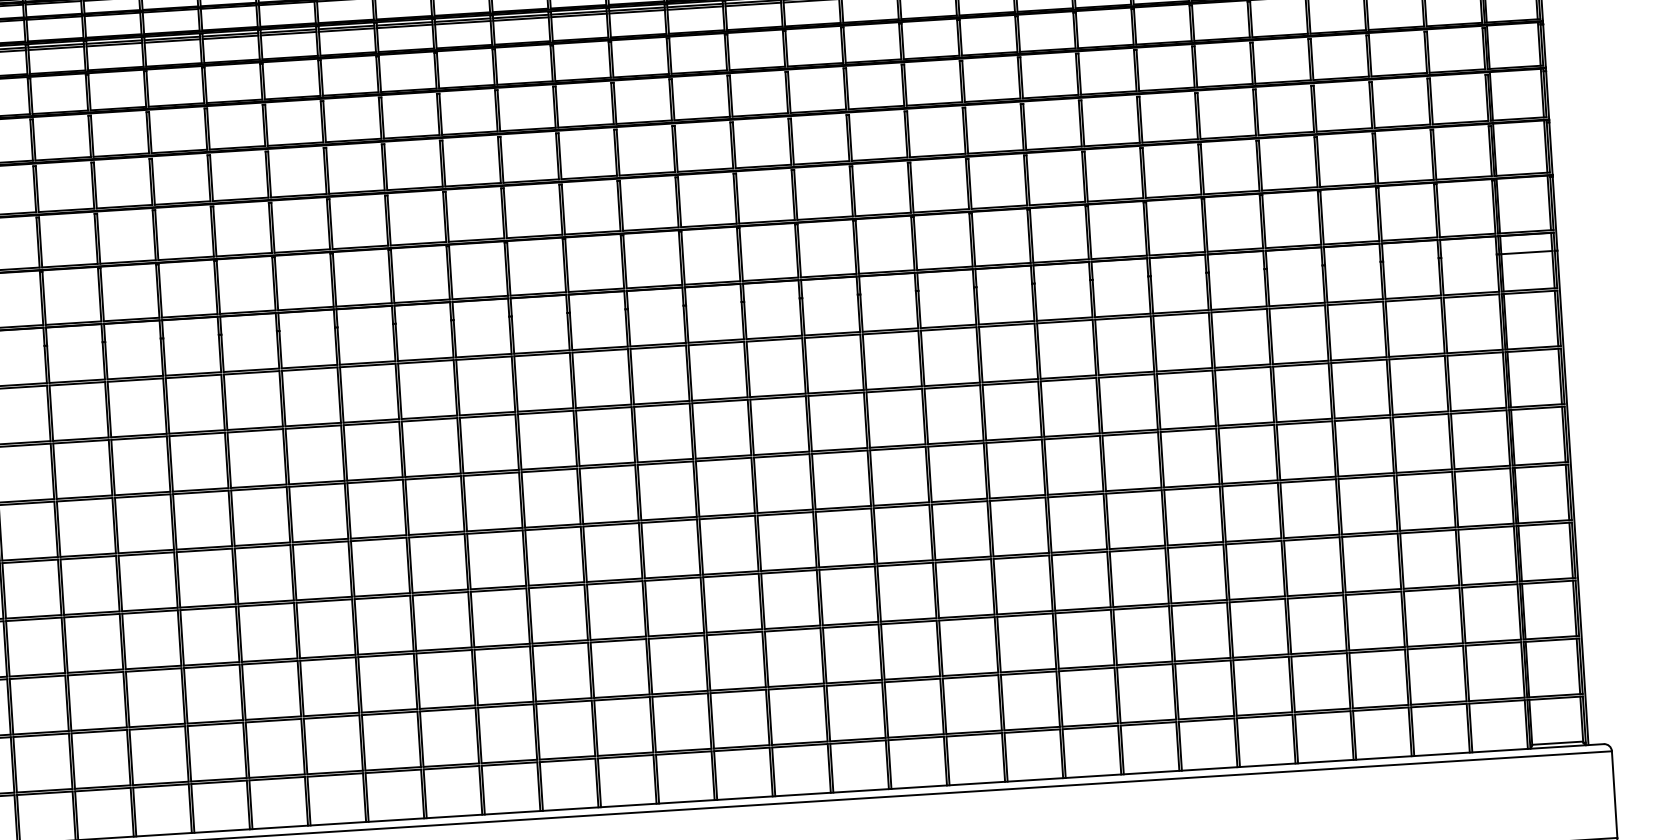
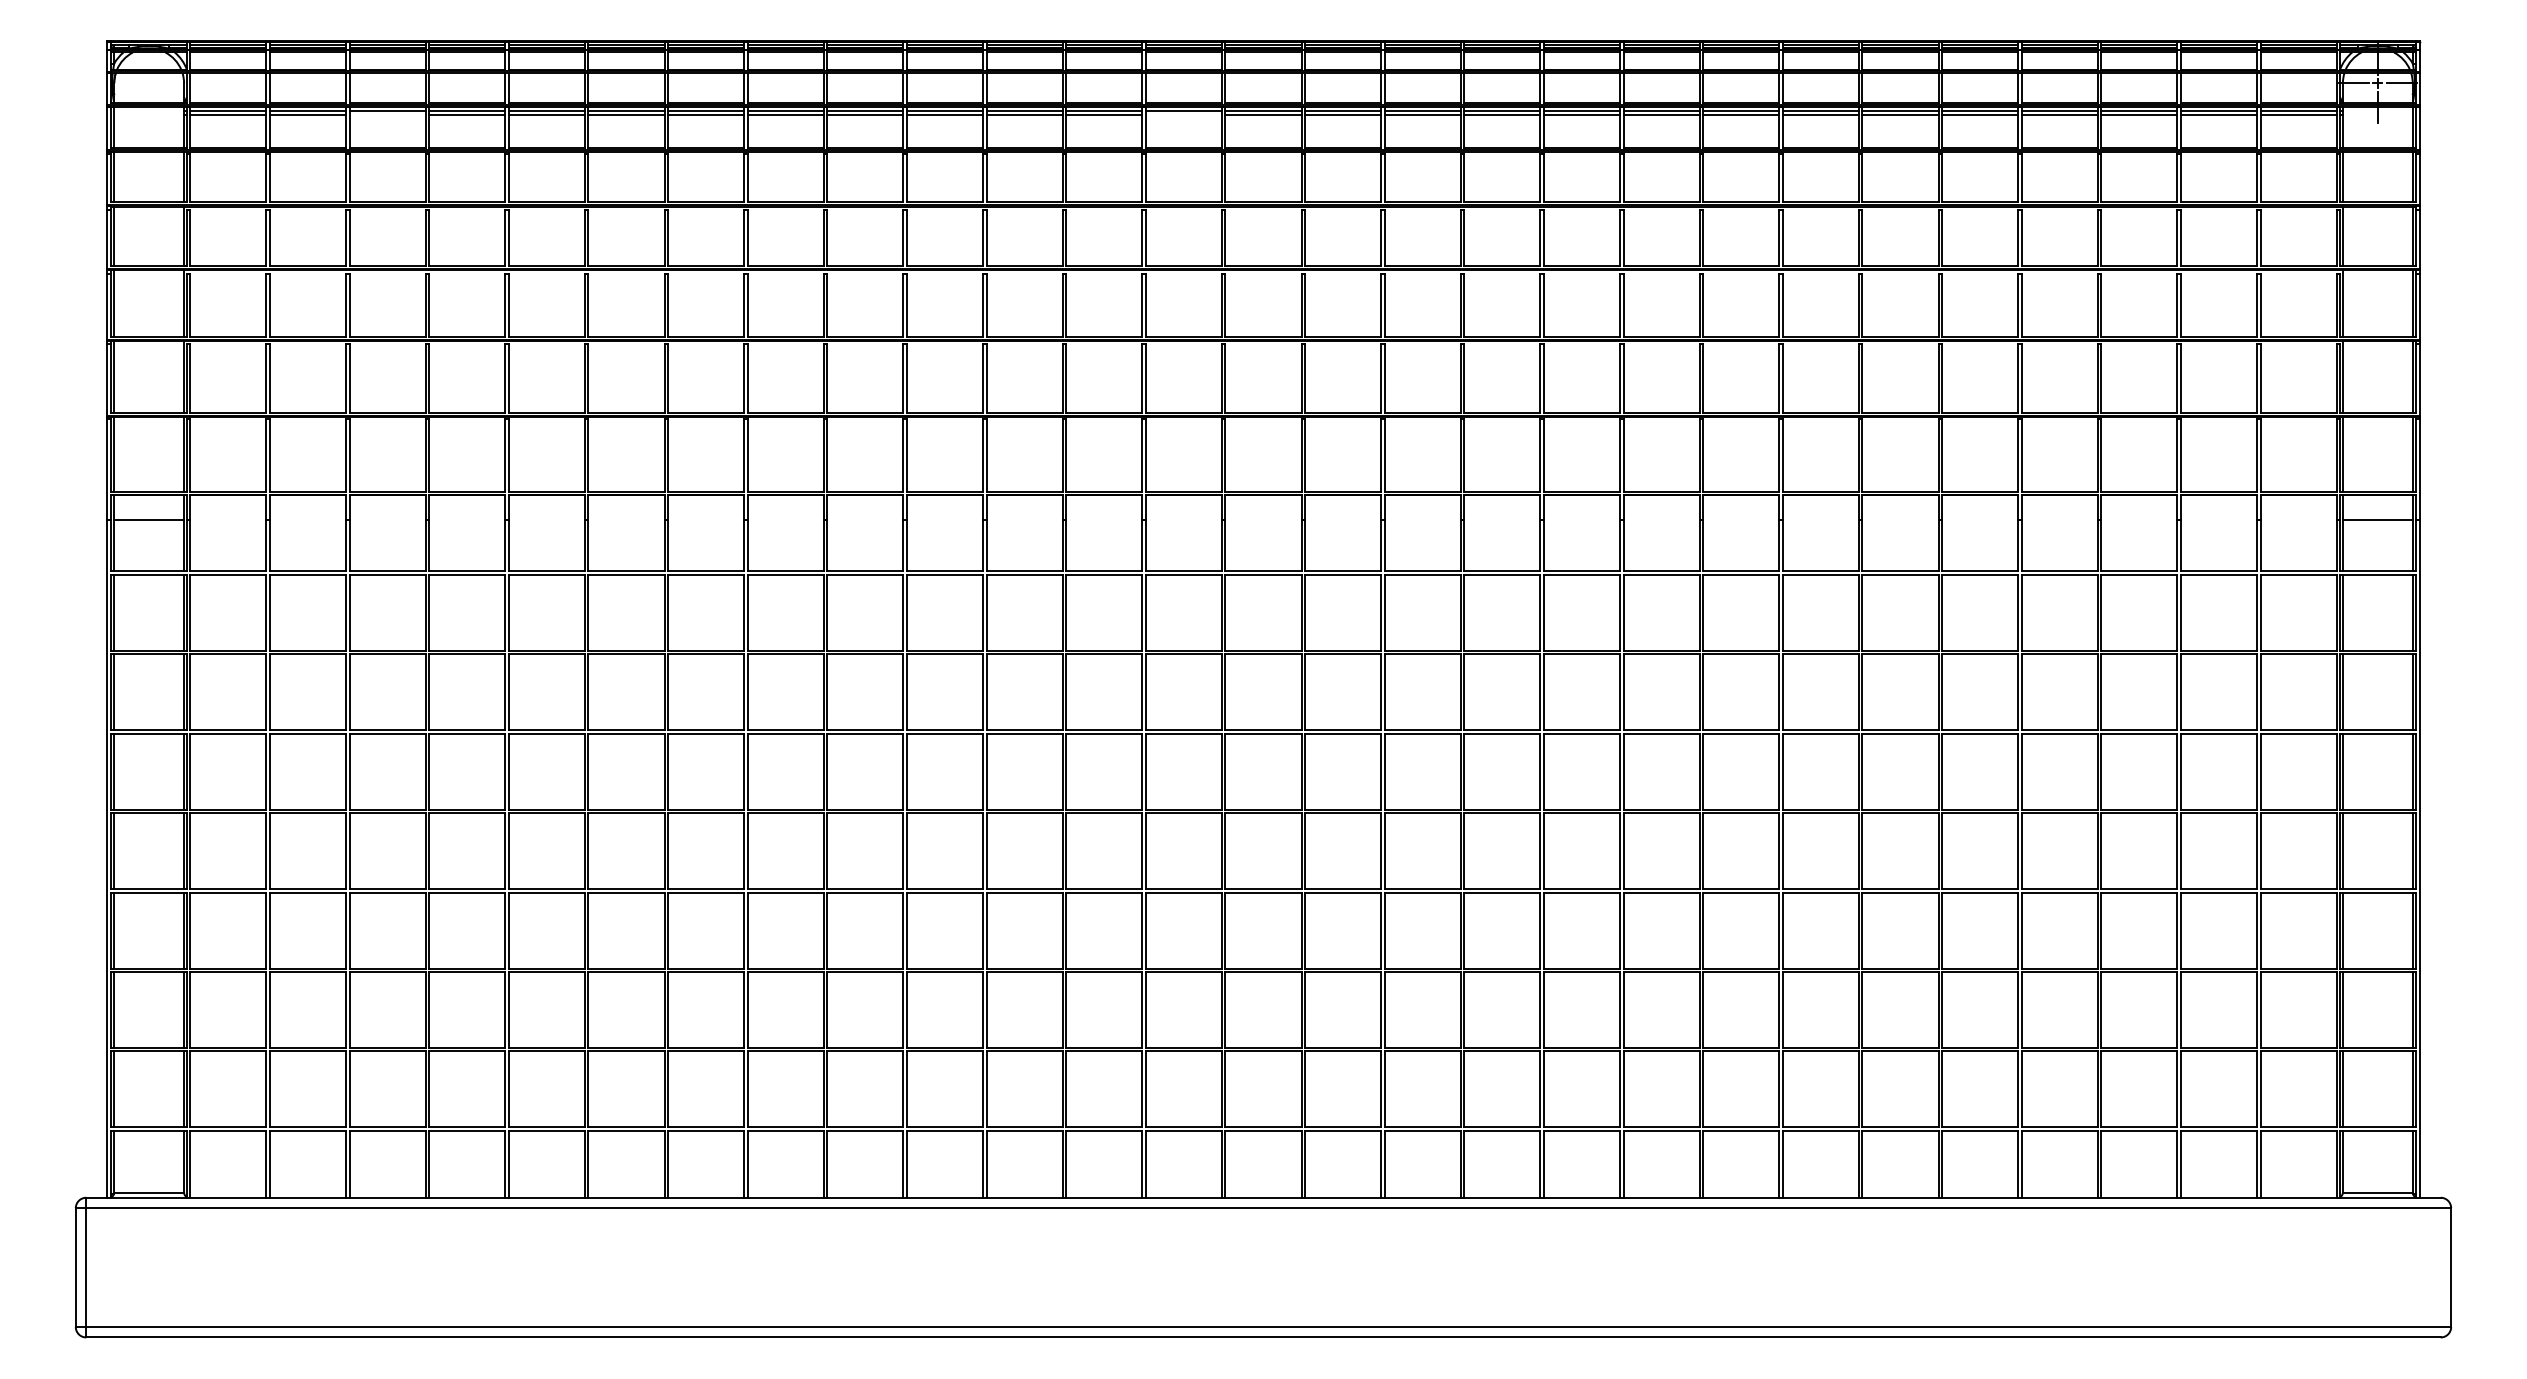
line: (636, 11) -> (1183, 114), removed
line: (56, 48) -> (387, 114), removed

